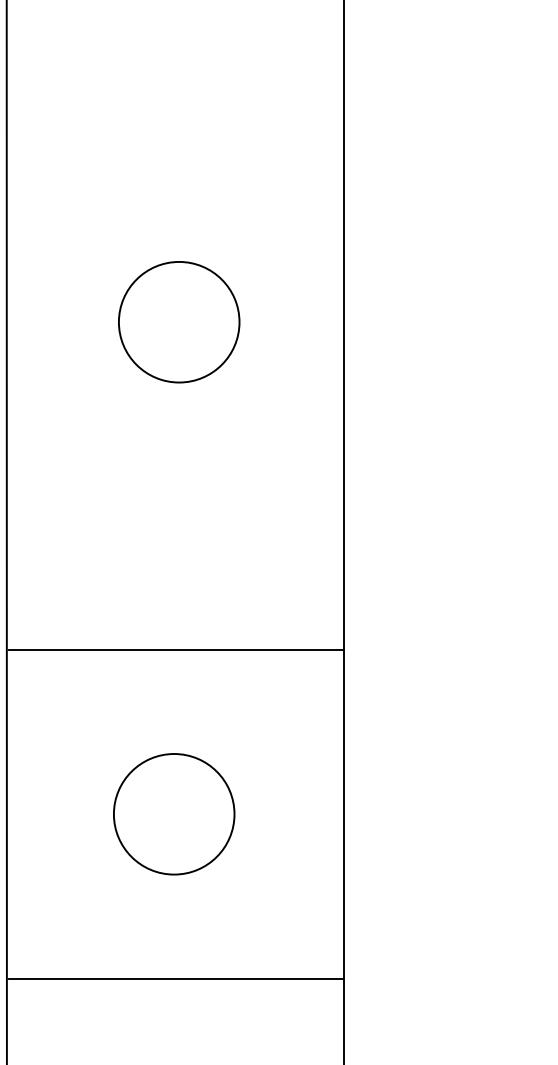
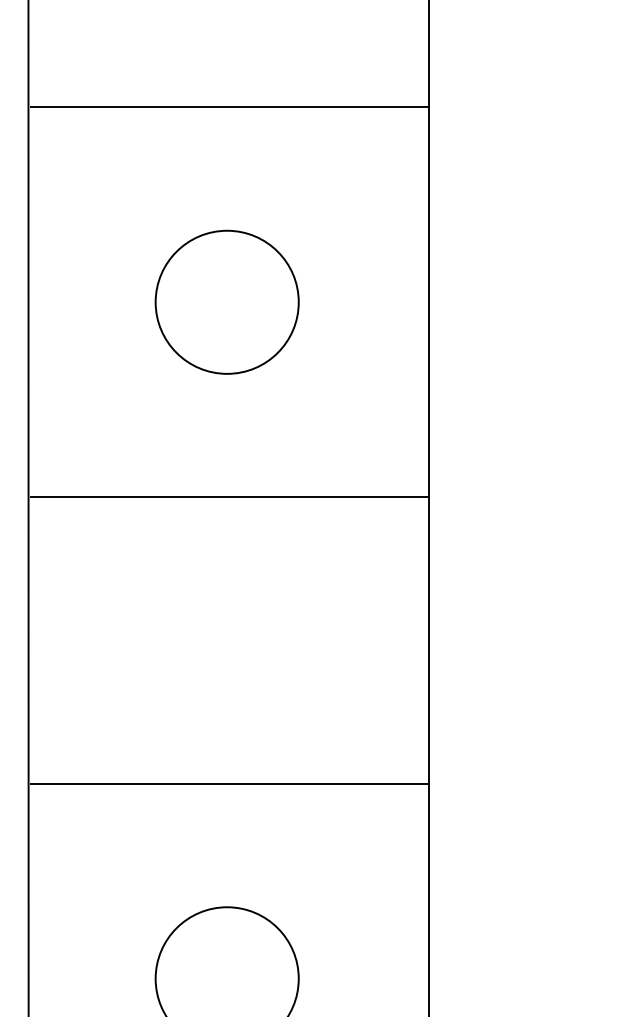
line: (176, 79) -> (229, 106), added
circle: (179, 322) -> (227, 302), moved
line: (176, 408) -> (229, 497), added

